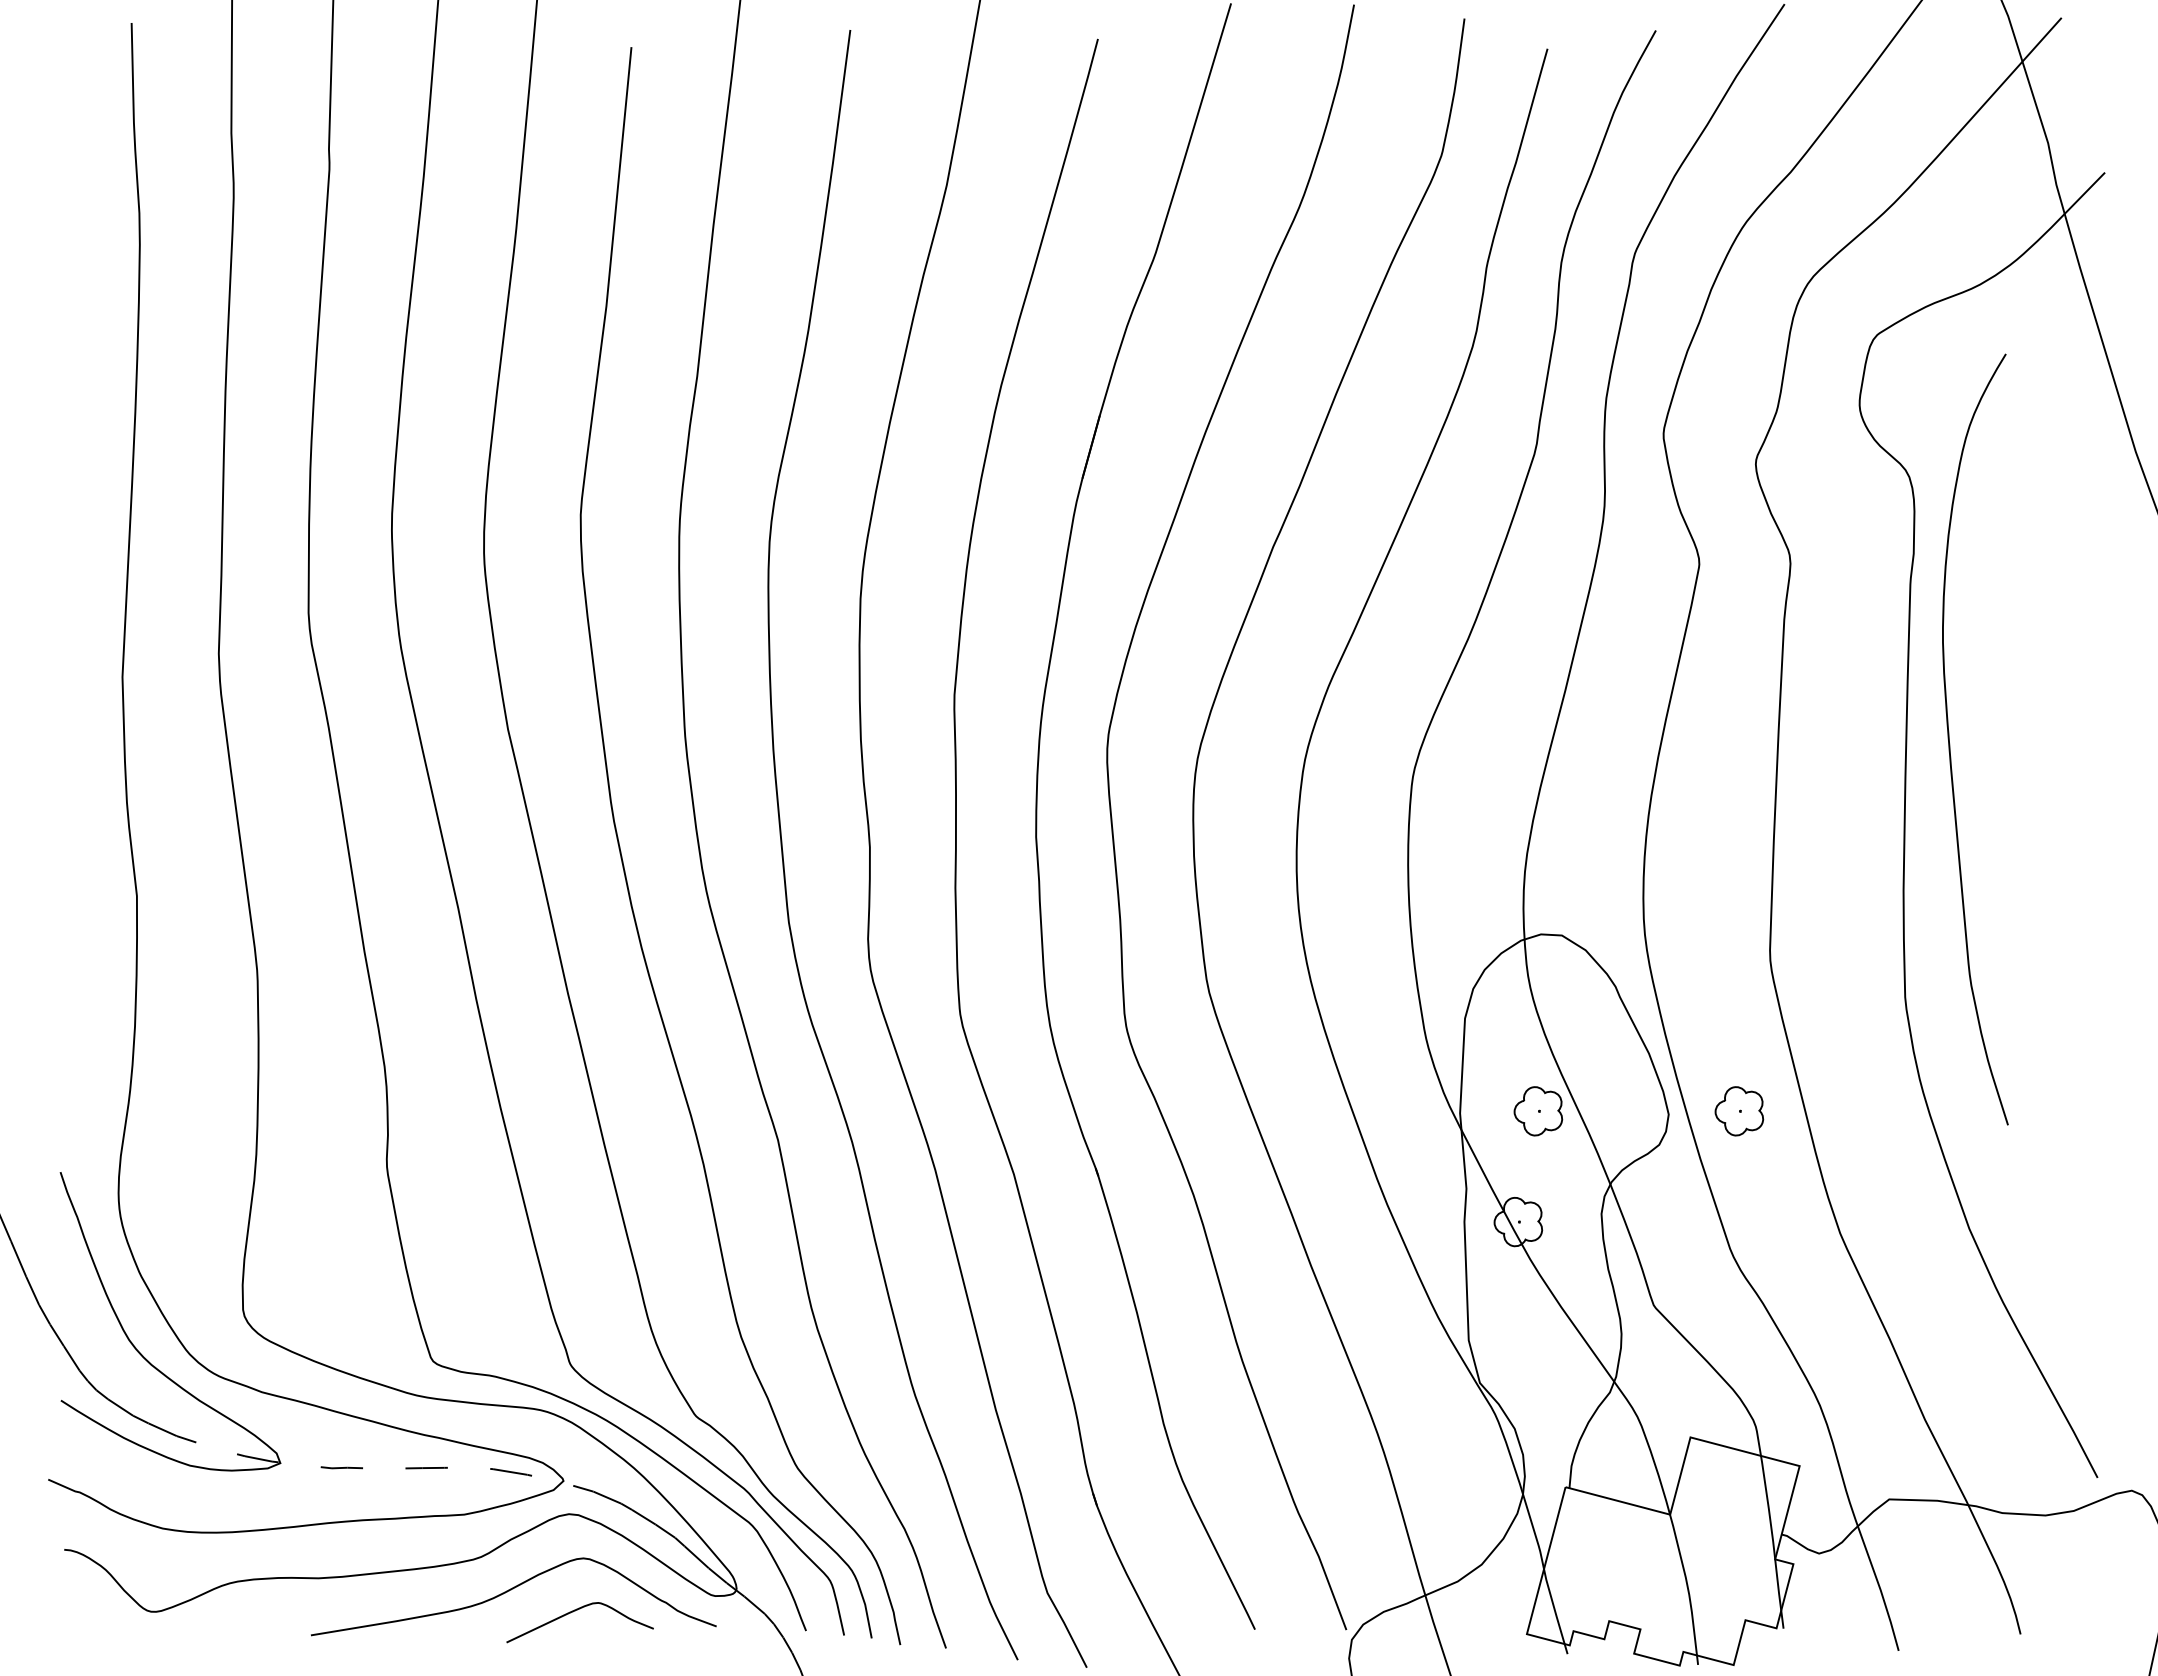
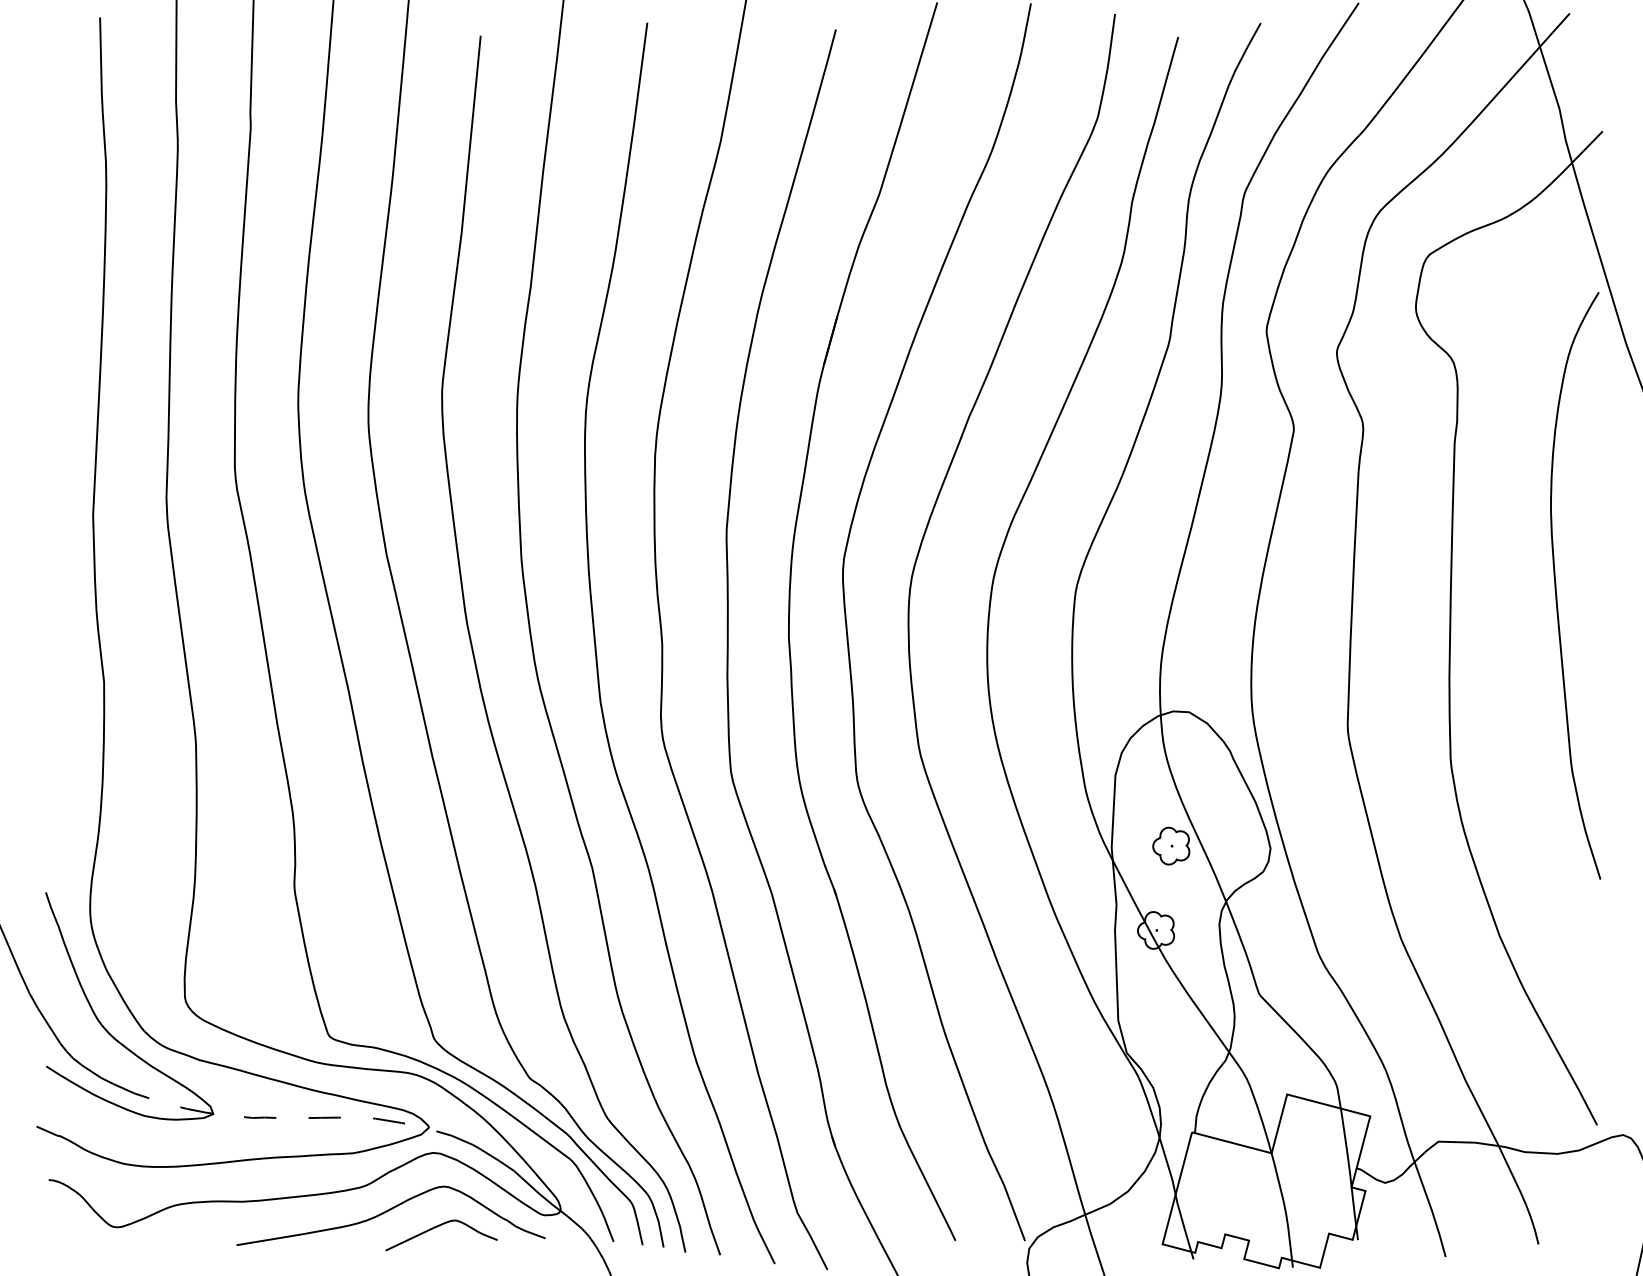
curve: (1950, 744) -> (1556, 589), moved
part: (1739, 1111) -> (1324, 846), removed

